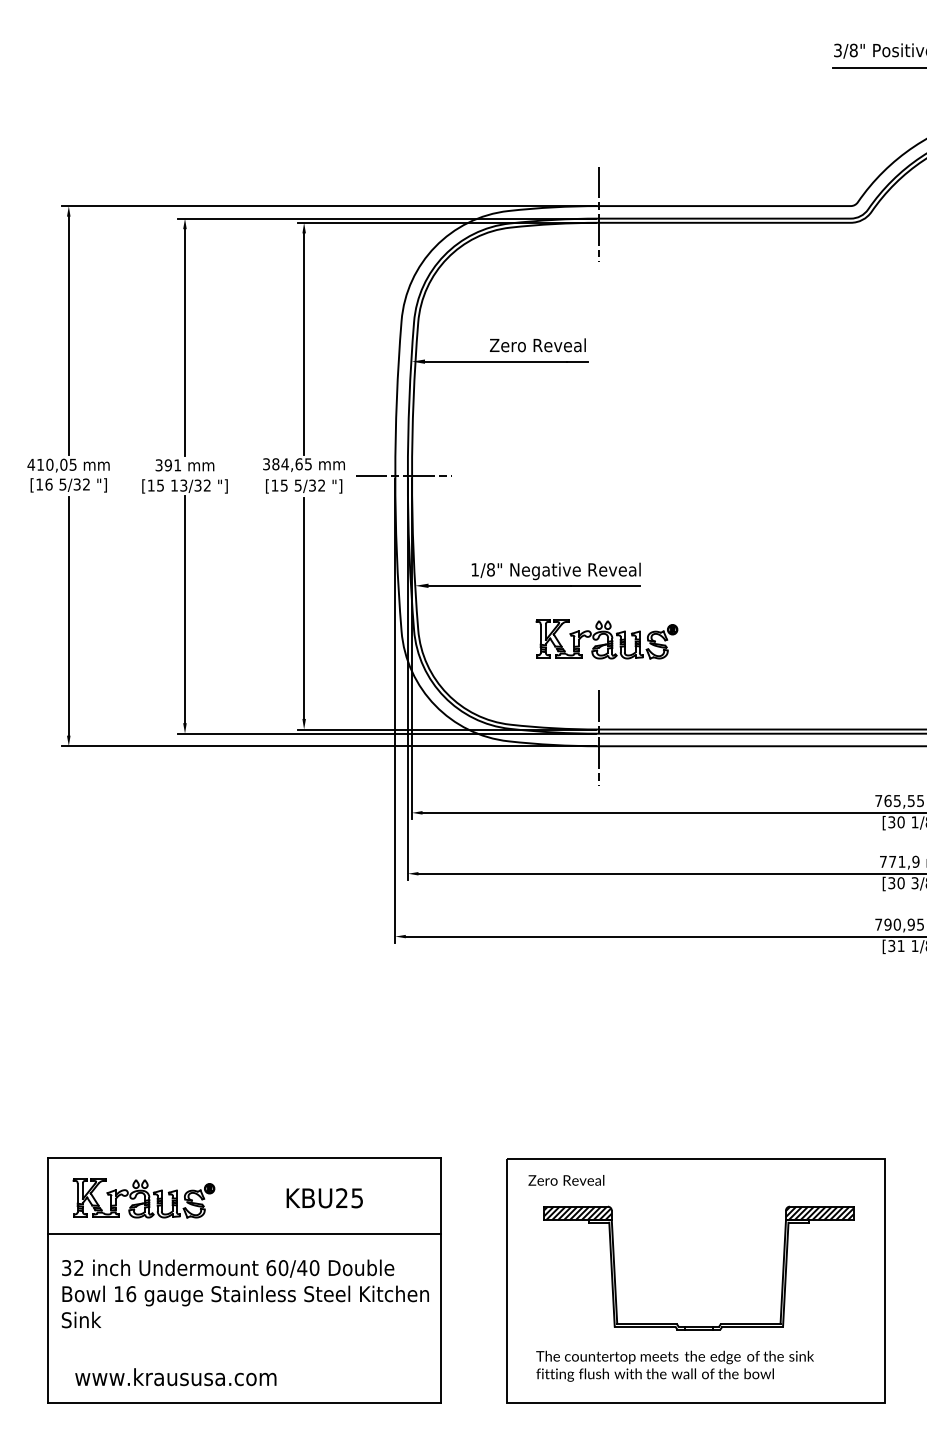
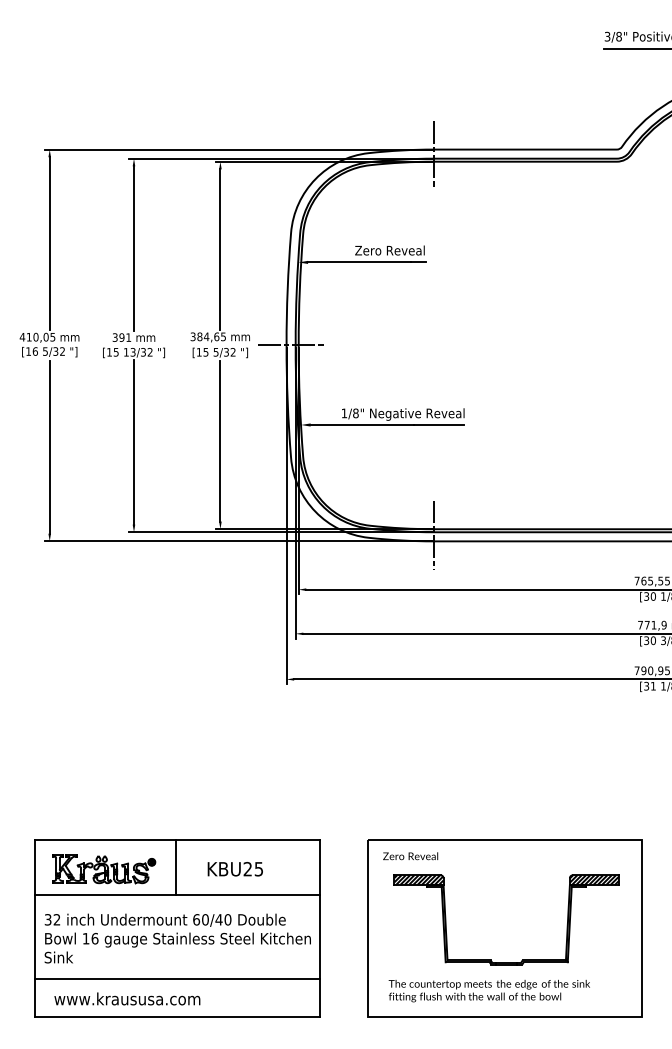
part: (606, 639) -> (439, 463), removed
line: (242, 1195) -> (175, 867), added
line: (244, 1349) -> (177, 978), added

